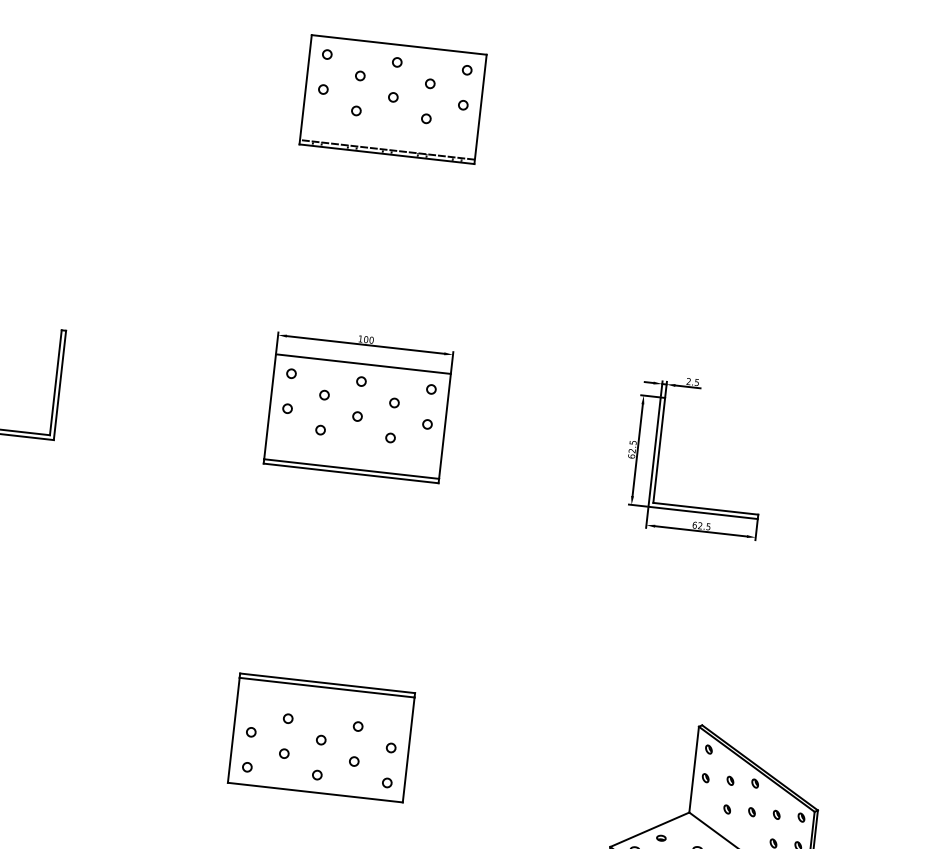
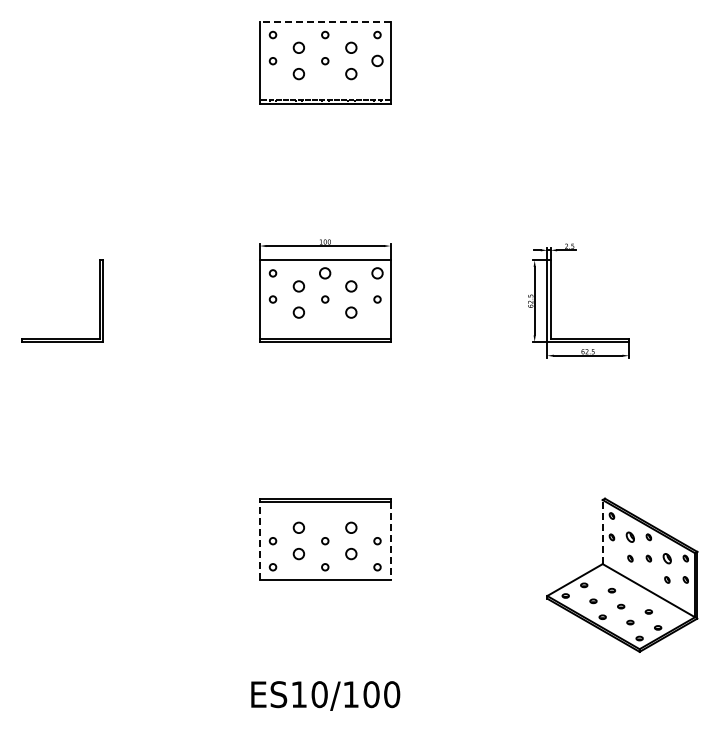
line: (398, 44) -> (324, 21), solid -> dashed
circle: (360, 76) -> (299, 48), size x1.6
circle: (430, 84) -> (351, 48), size x1.6
circle: (463, 105) -> (377, 61), size x1.6
circle: (356, 111) -> (299, 74), size x1.6
circle: (426, 119) -> (351, 74), size x1.6
circle: (361, 381) -> (325, 273), size x1.6
circle: (431, 389) -> (377, 273), size x1.6
circle: (324, 395) -> (299, 286), size x1.6
circle: (394, 403) -> (351, 286), size x1.6
circle: (321, 430) -> (299, 312), size x1.6
circle: (390, 437) -> (351, 312), size x1.6
circle: (288, 719) -> (299, 528), size x1.6
circle: (358, 727) -> (351, 528), size x1.6
line: (233, 729) -> (259, 540), solid -> dashed
line: (408, 750) -> (390, 541), solid -> dashed
circle: (284, 754) -> (299, 554), size x1.6
circle: (354, 761) -> (351, 554), size x1.6
line: (693, 768) -> (602, 531), solid -> dashed
part: (730, 781) -> (630, 537), size x1.6
part: (776, 814) -> (667, 558), size x1.6

